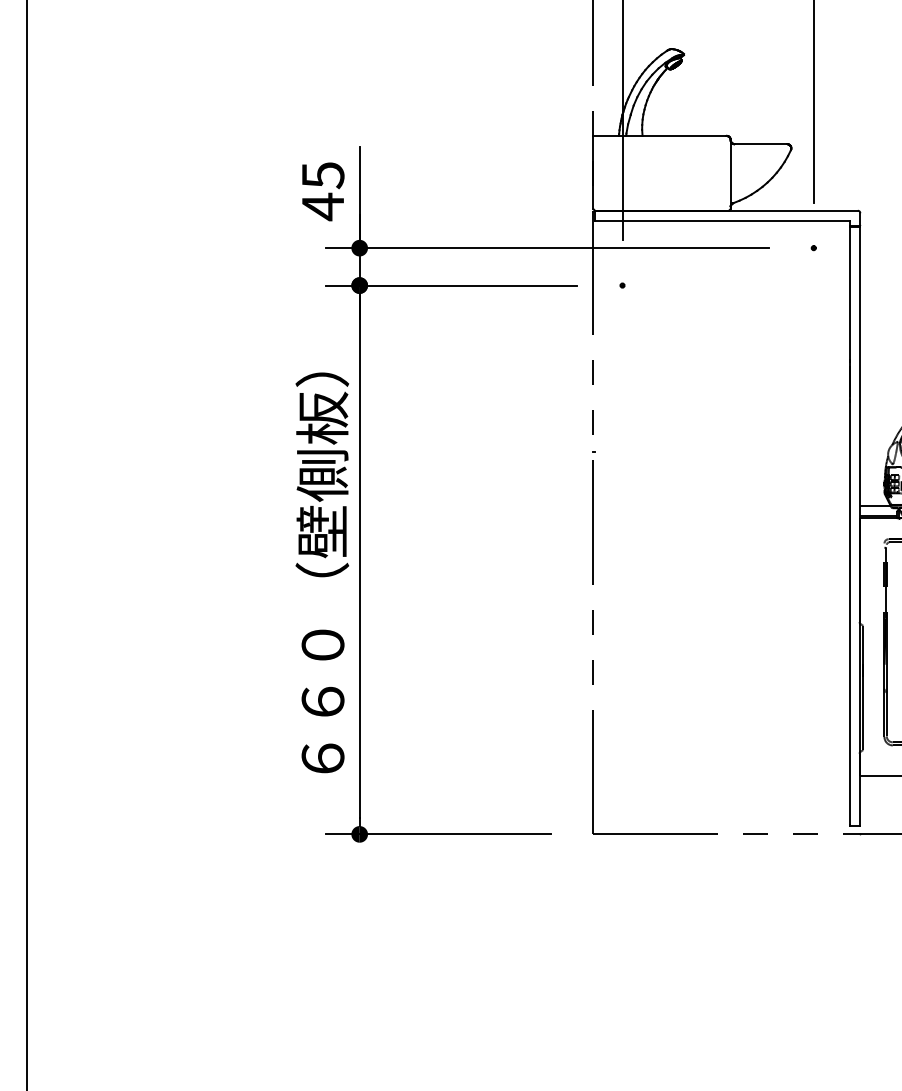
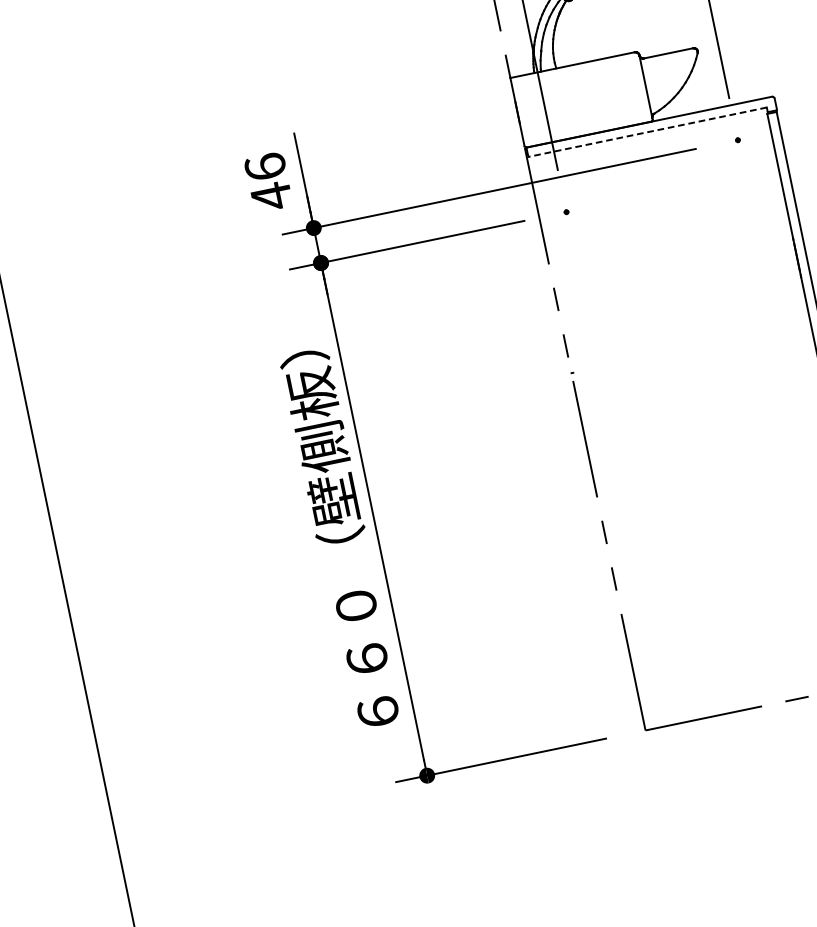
text: (322, 175) -> (265, 167), 45 -> 46
line: (722, 220) -> (647, 132), solid -> dashed

